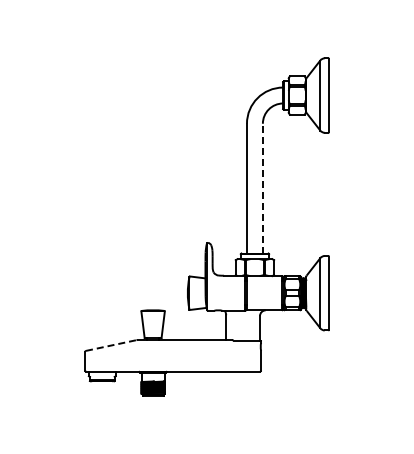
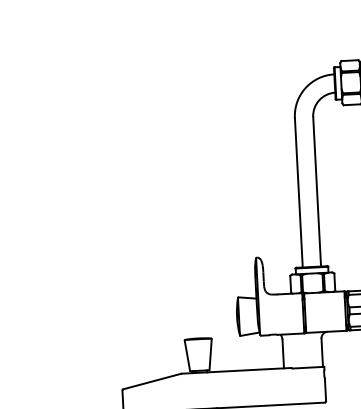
line: (262, 188) -> (316, 191), dashed -> solid
line: (111, 345) -> (152, 381), dashed -> solid

